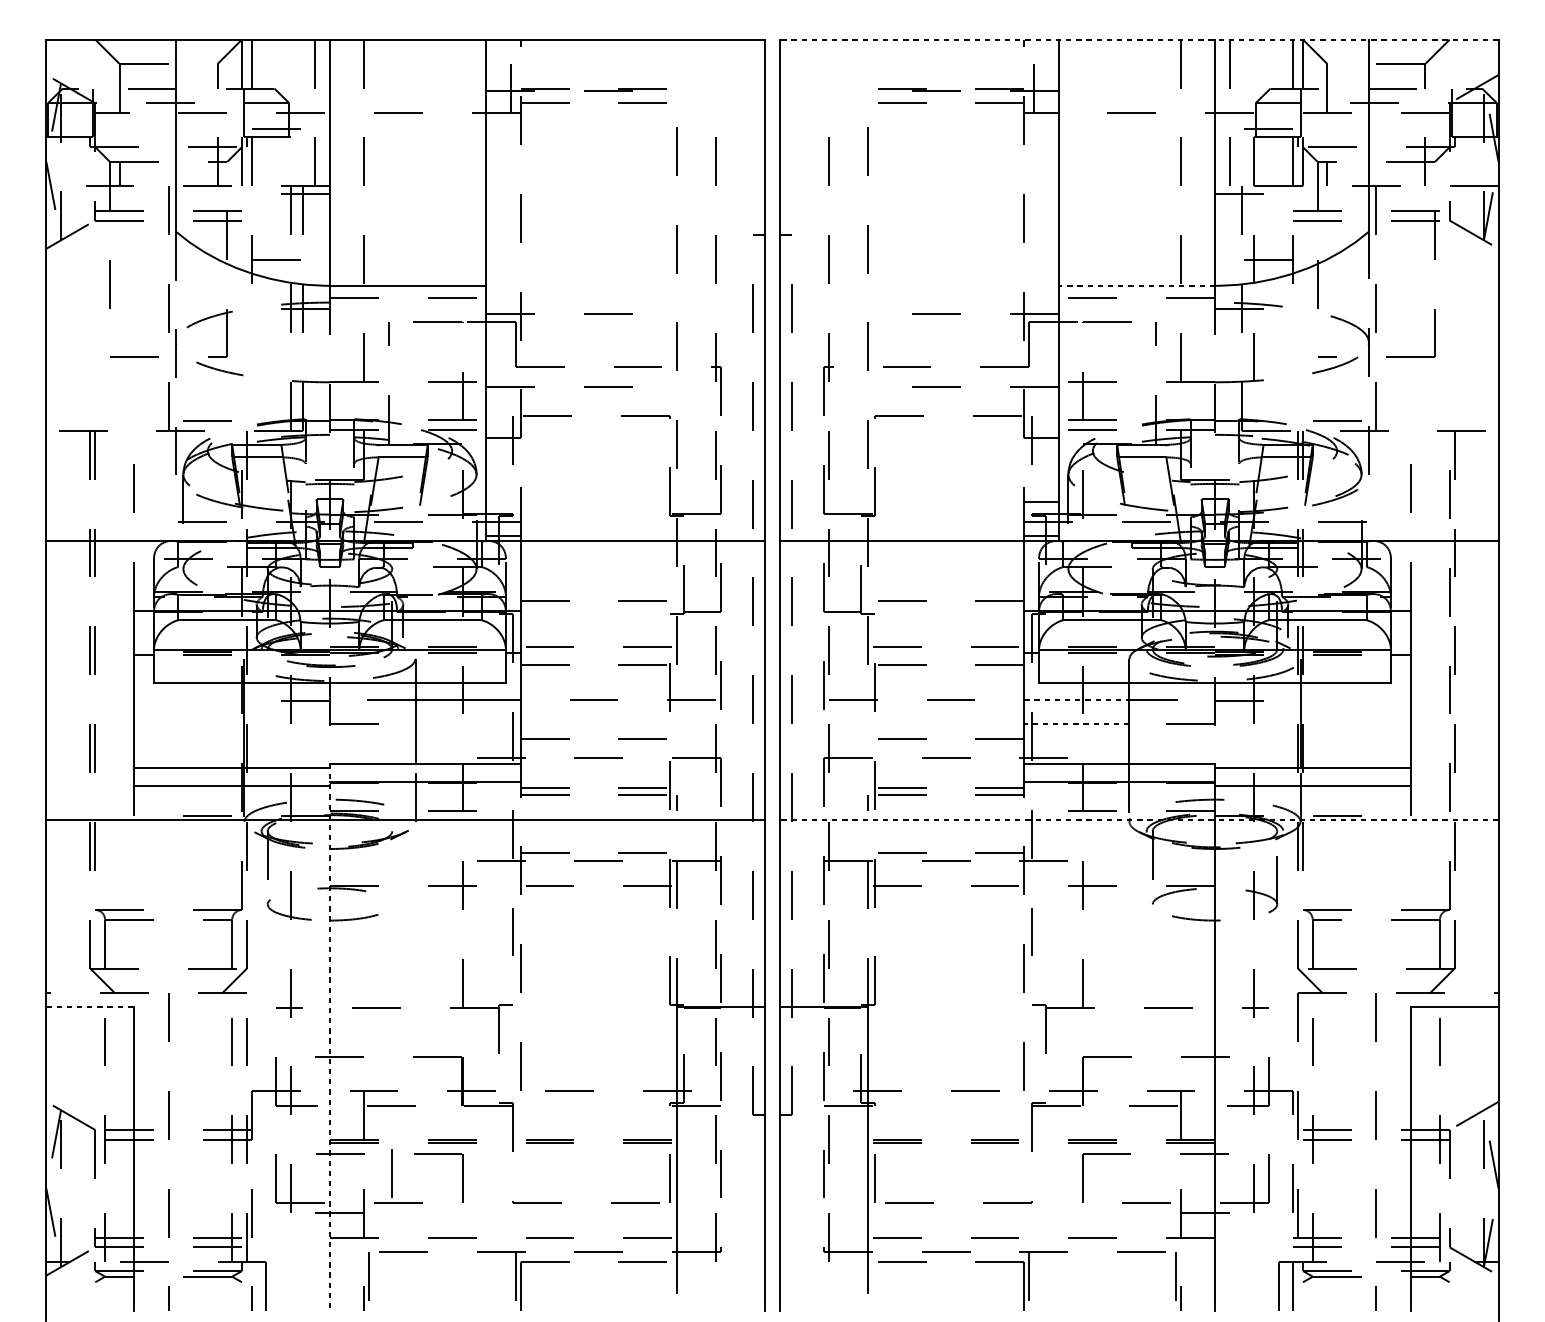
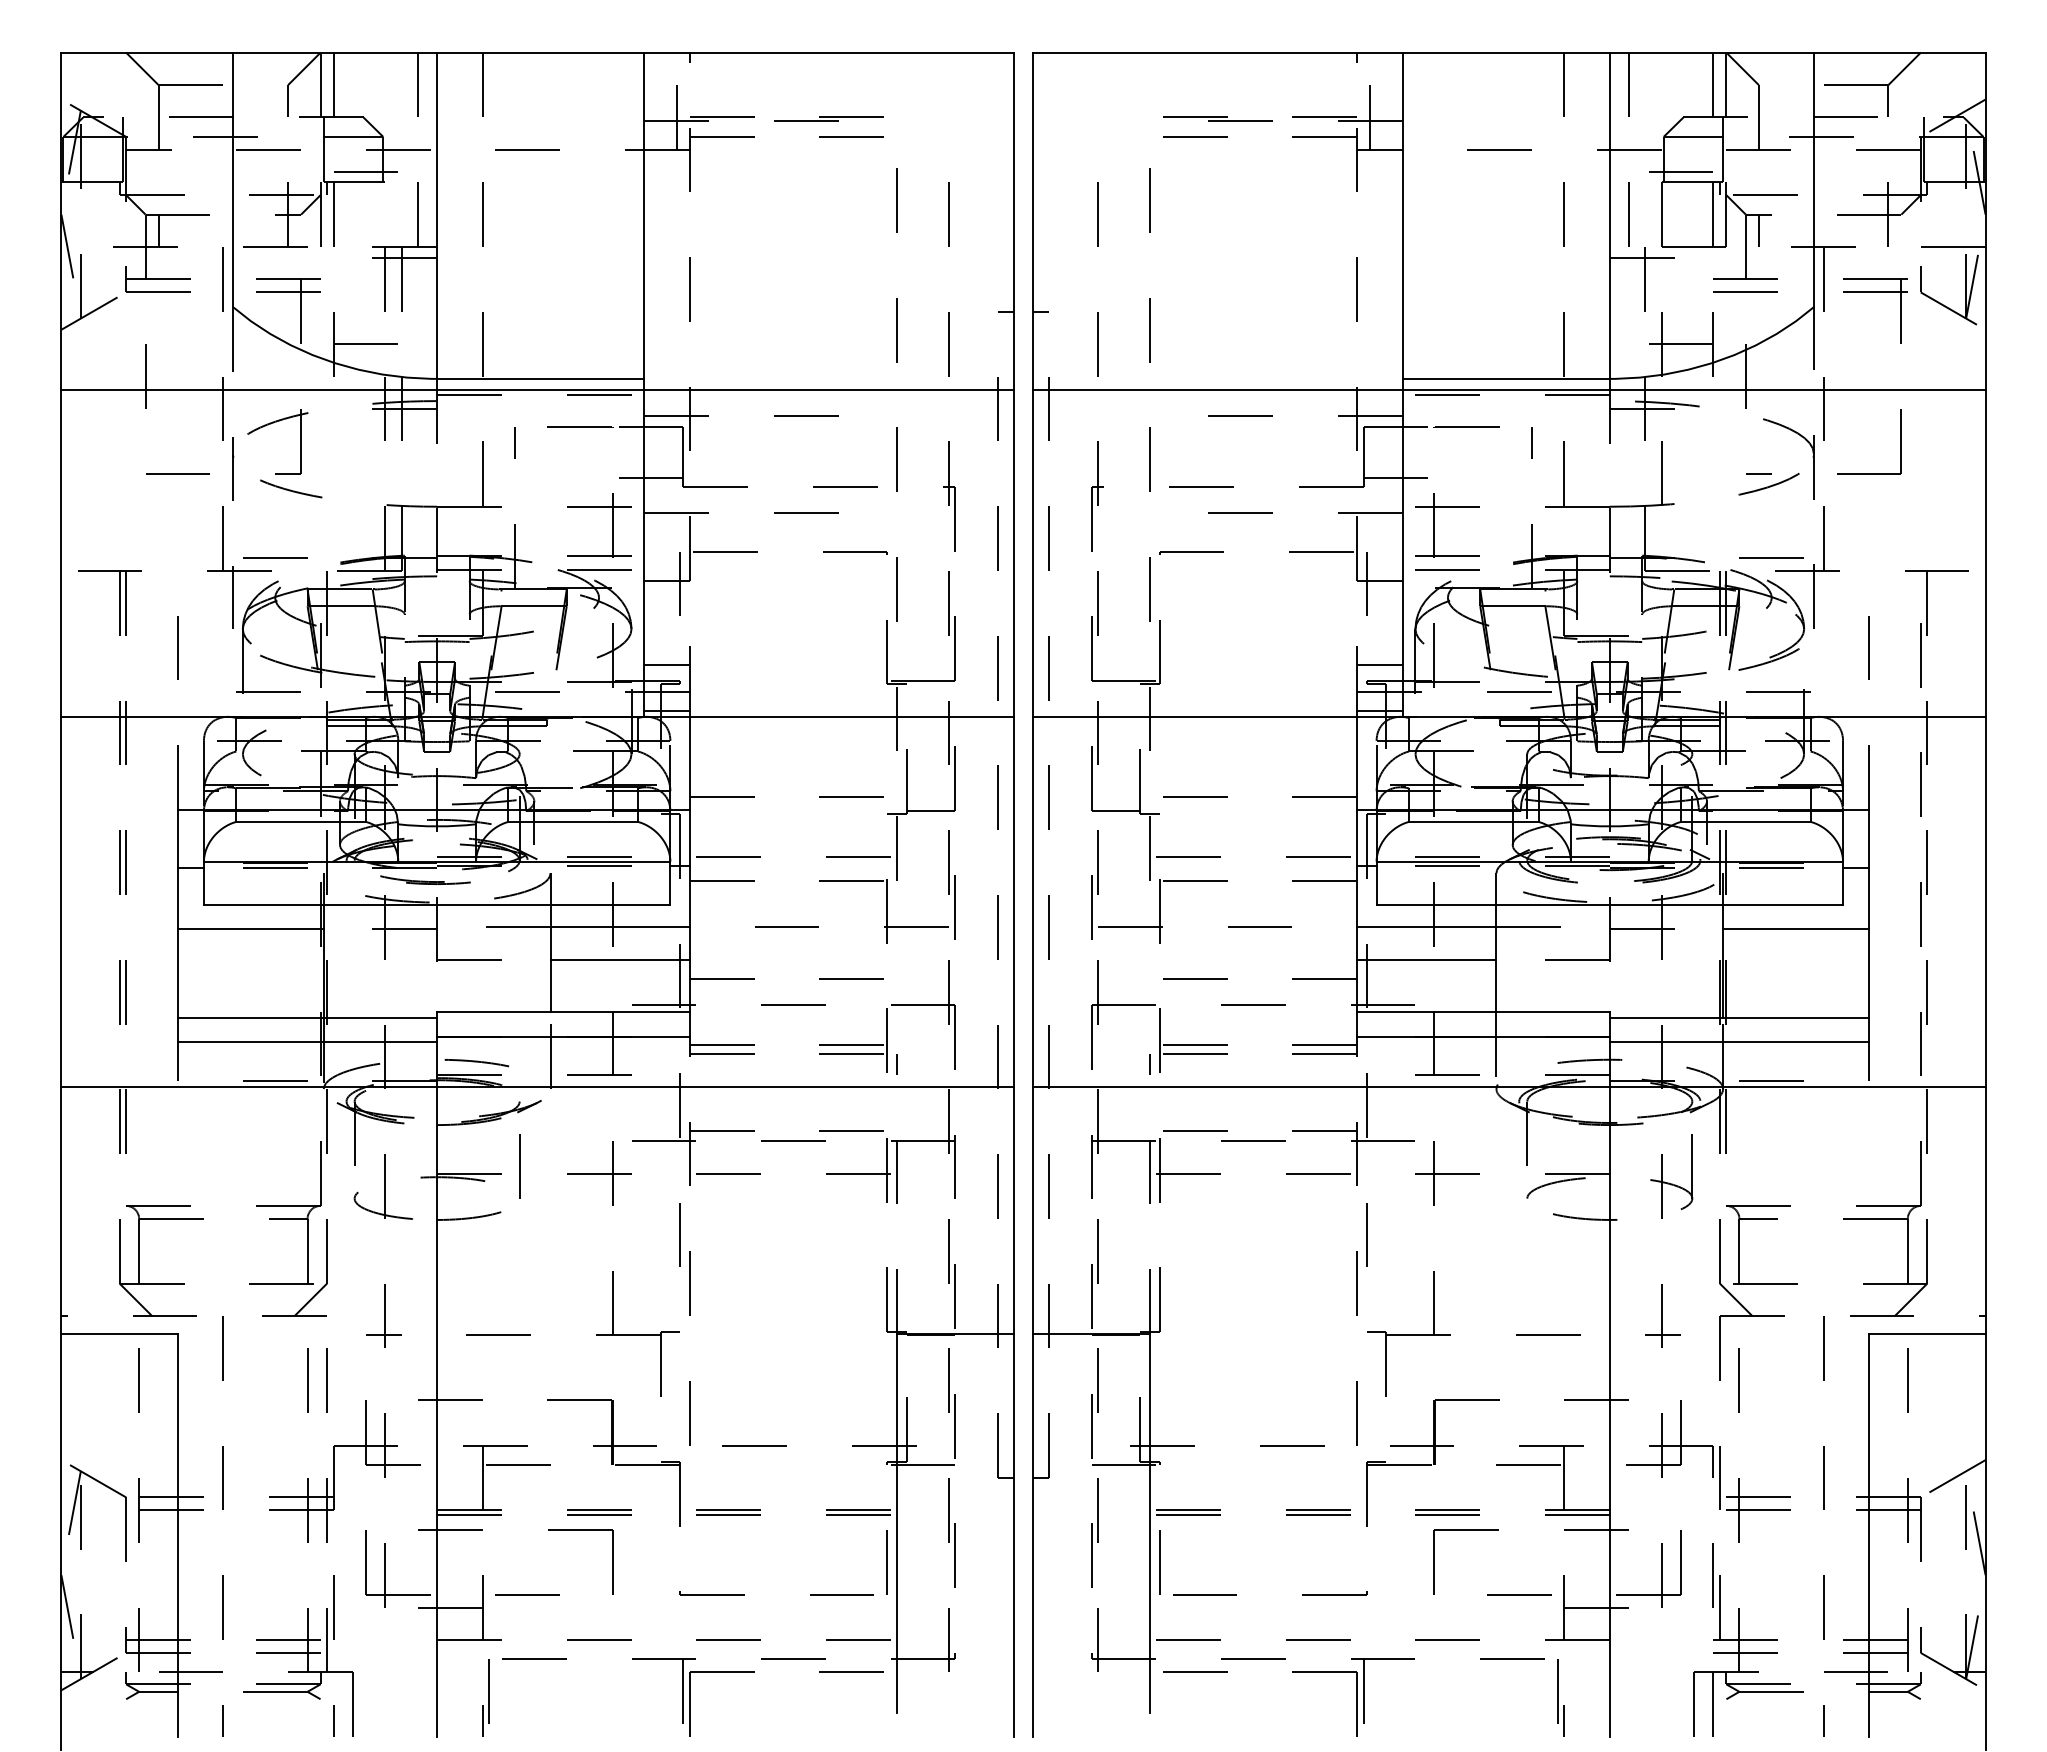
line: (1138, 39) -> (1508, 52), dashed -> solid
line: (1137, 285) -> (1506, 378), dashed -> solid
line: (405, 293) -> (537, 389), added
line: (1139, 293) -> (1509, 389), added
line: (488, 361) -> (647, 478), added
line: (1055, 361) -> (1398, 478), added
line: (503, 502) -> (666, 665), added
line: (1076, 699) -> (1426, 927), dashed -> solid
line: (189, 701) -> (250, 929), added
line: (1355, 701) -> (1795, 929), added
line: (467, 724) -> (619, 960), added
line: (1076, 724) -> (1426, 960), dashed -> solid
line: (1138, 819) -> (1508, 1086), dashed -> solid
line: (91, 1006) -> (120, 1333), dashed -> solid
line: (330, 1037) -> (437, 1375), dashed -> solid
line: (392, 1173) -> (519, 1166), moved

